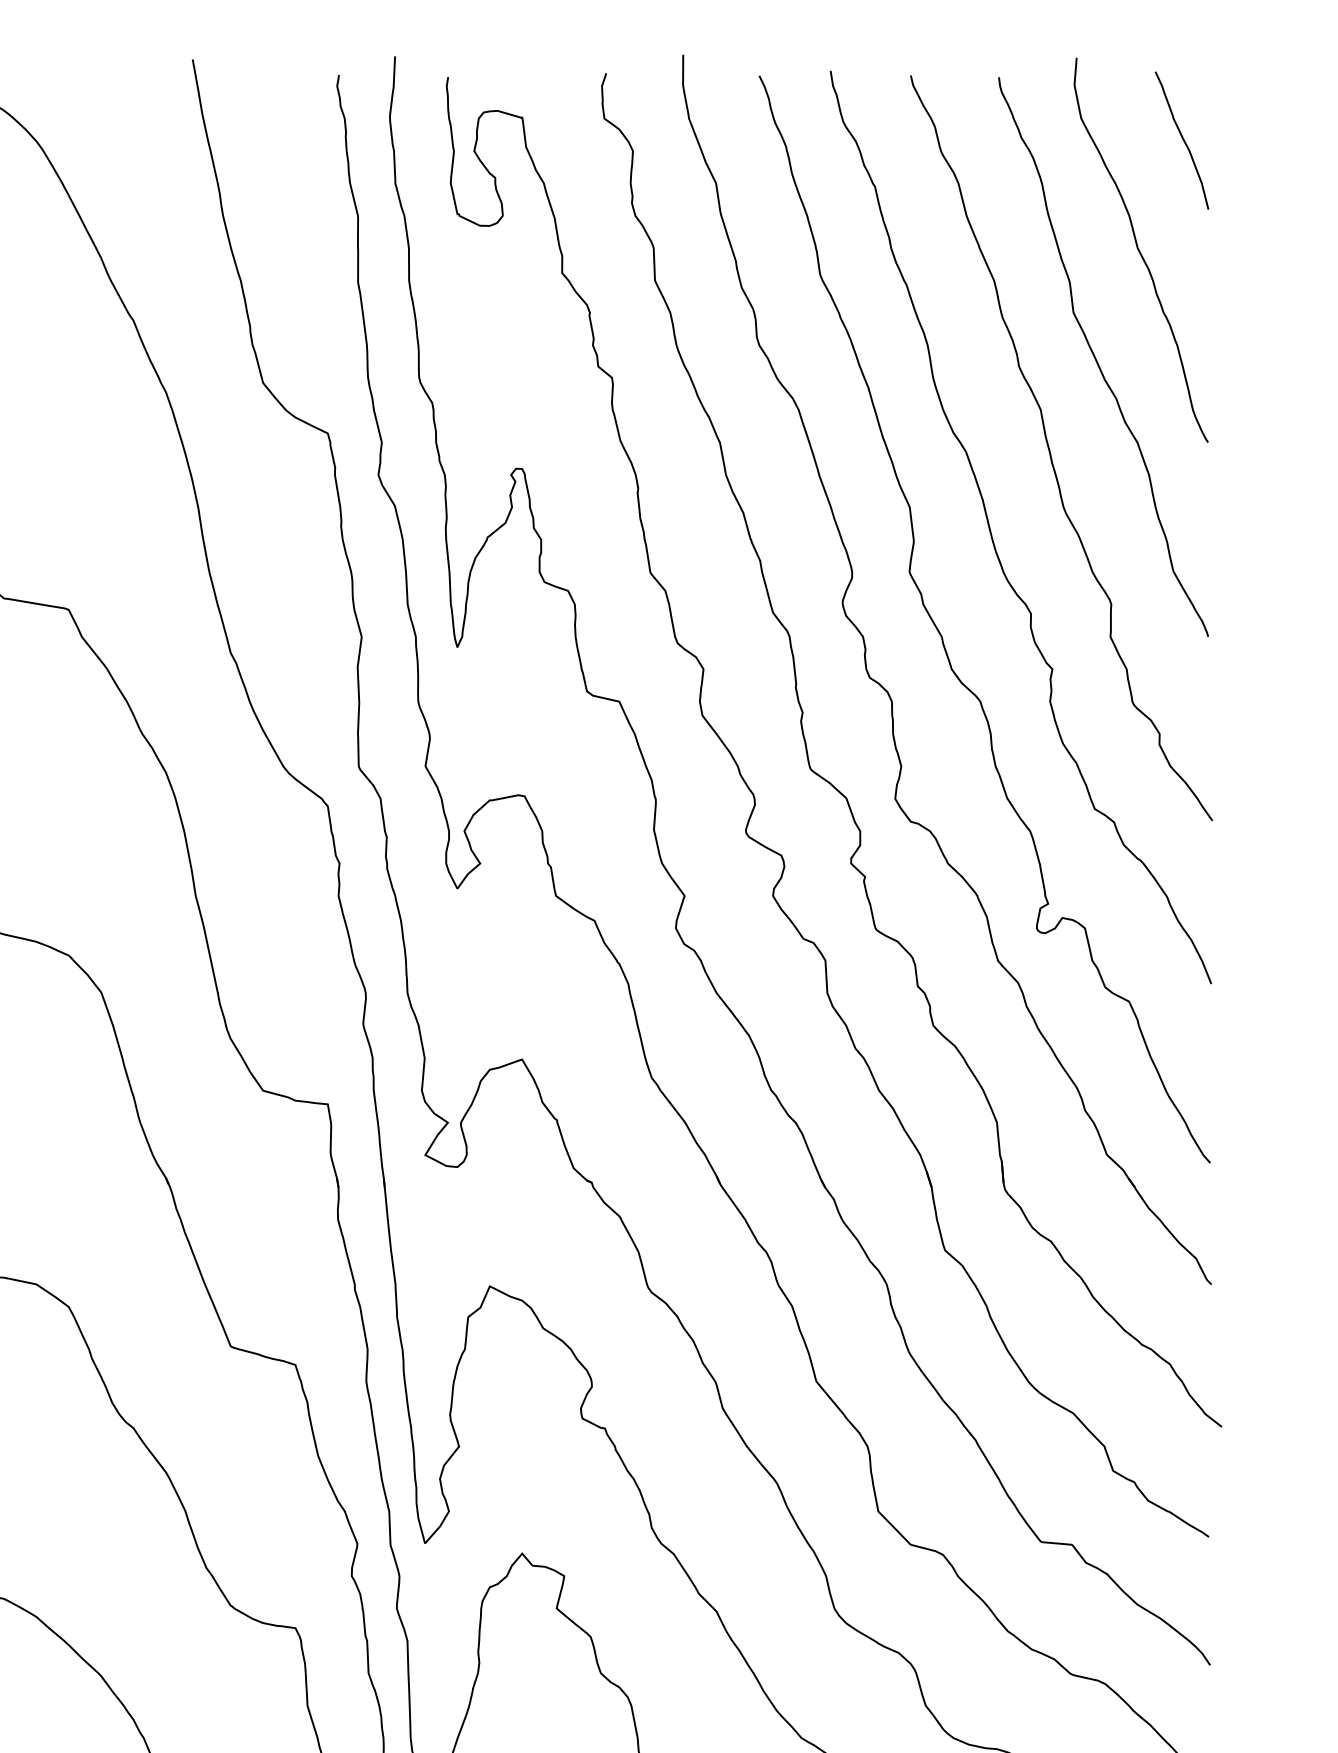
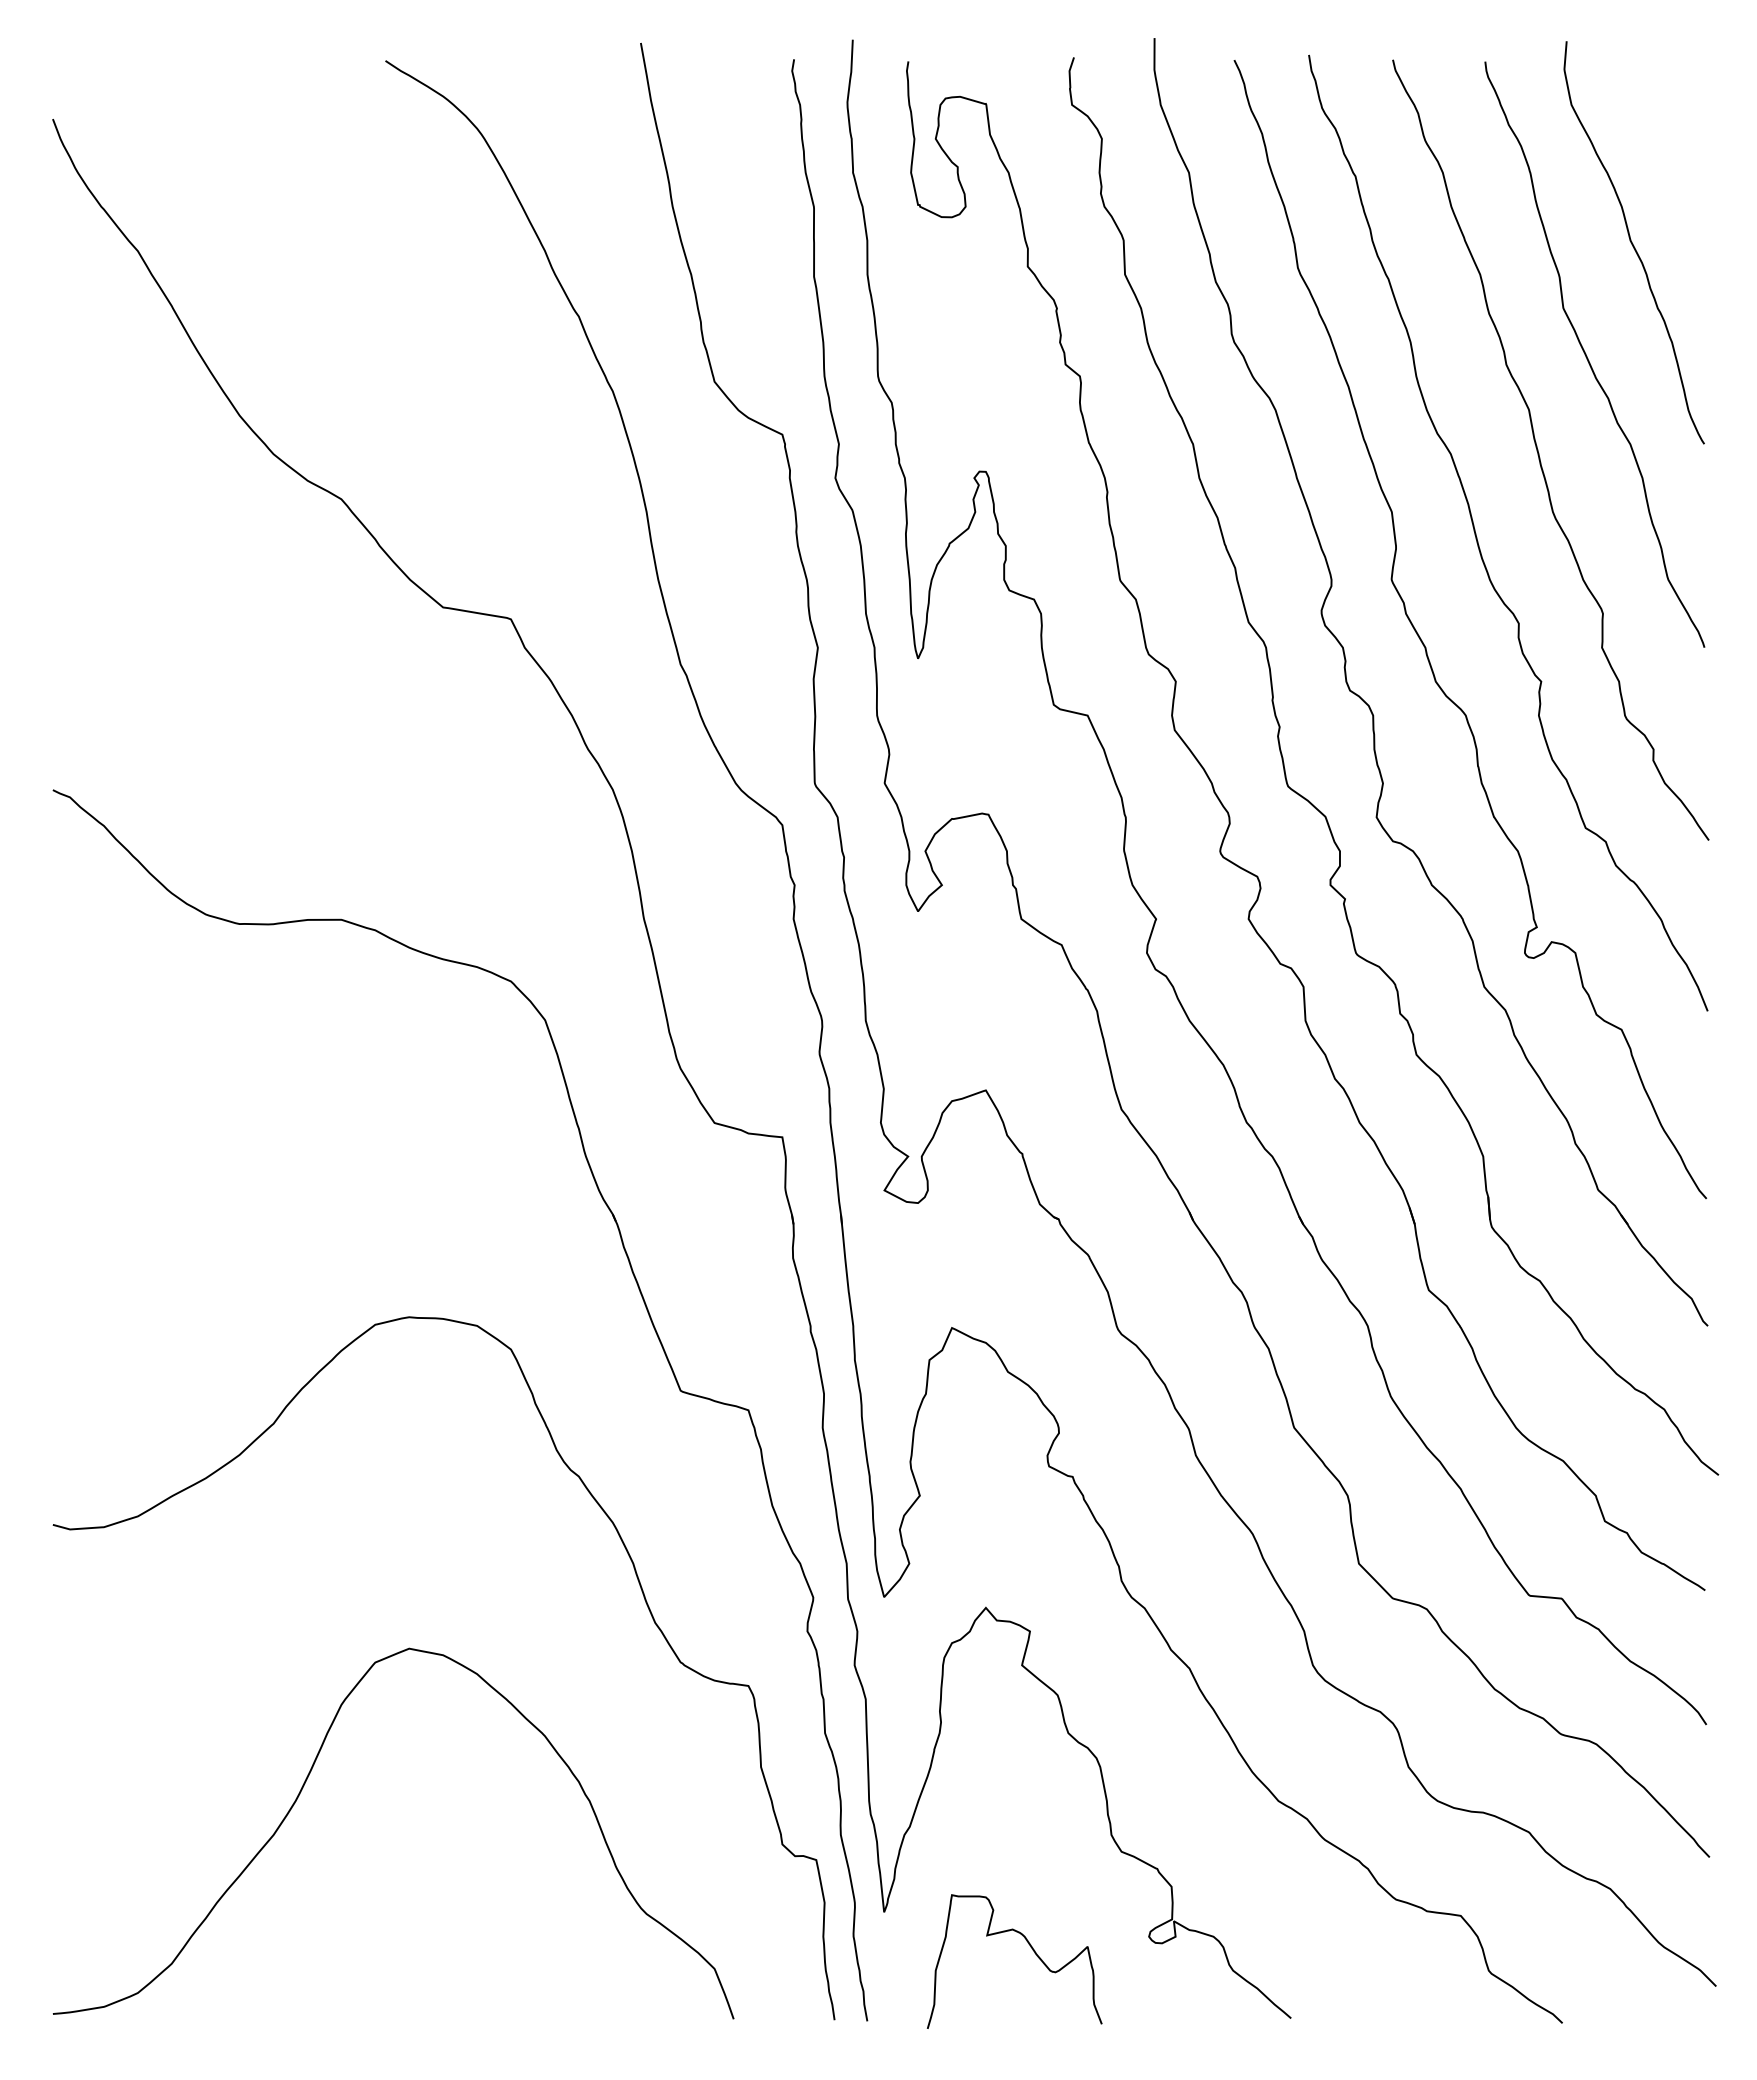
curve: (1182, 140) -> (1677, 127), removed

